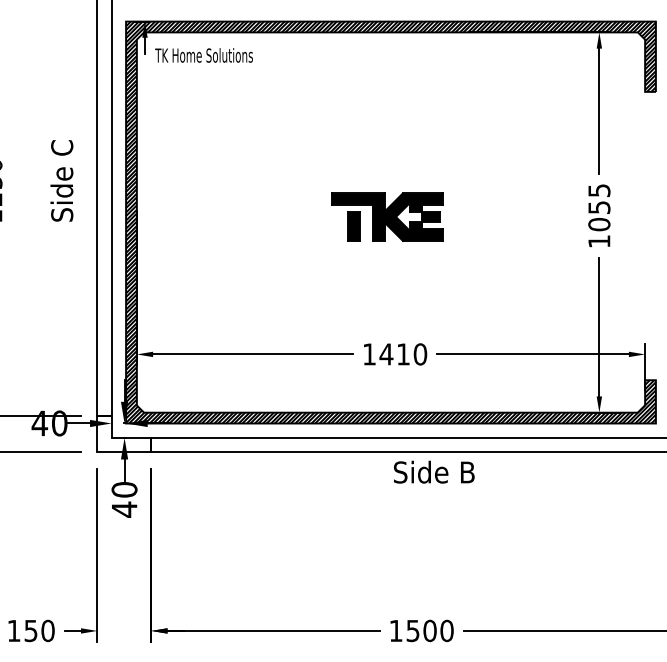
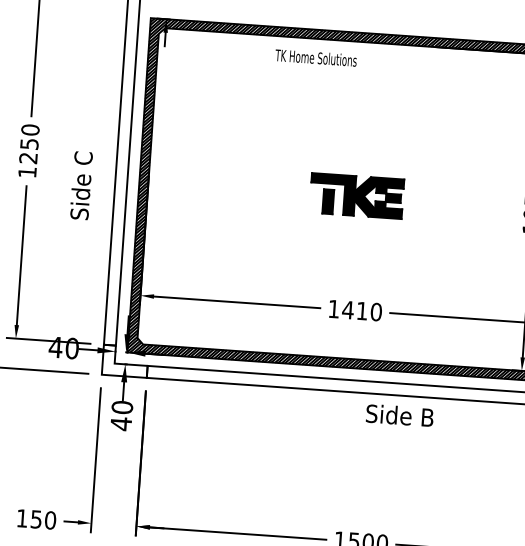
text: (203, 55) -> (315, 58), moved
text: (61, 180) -> (81, 185), moved
text: (434, 471) -> (400, 414), moved

